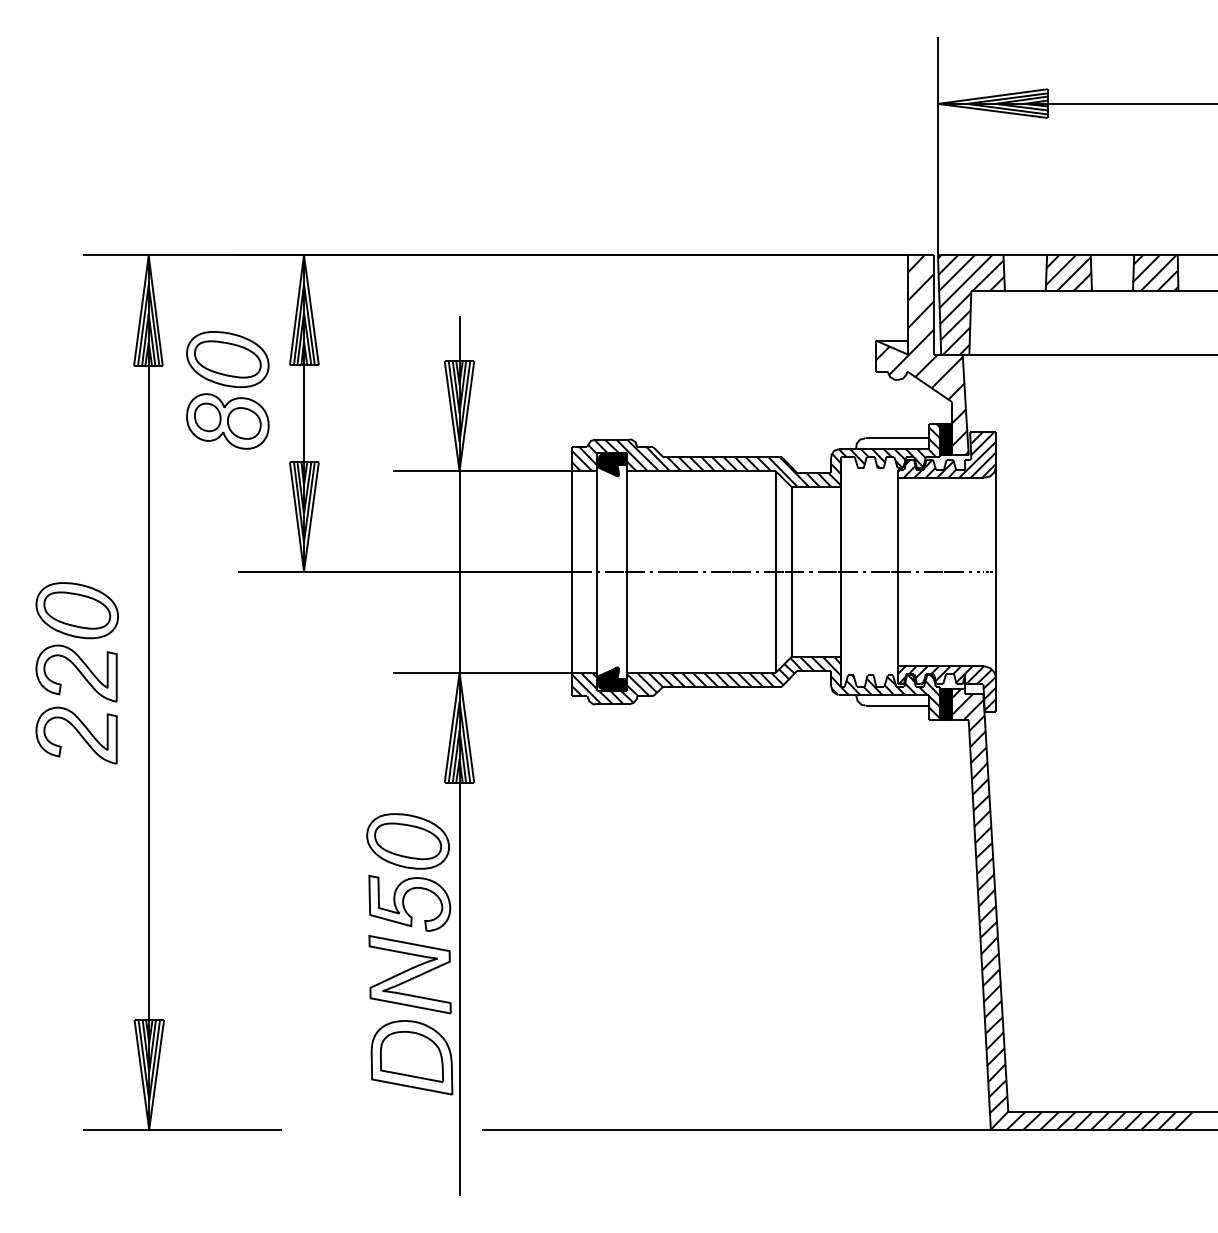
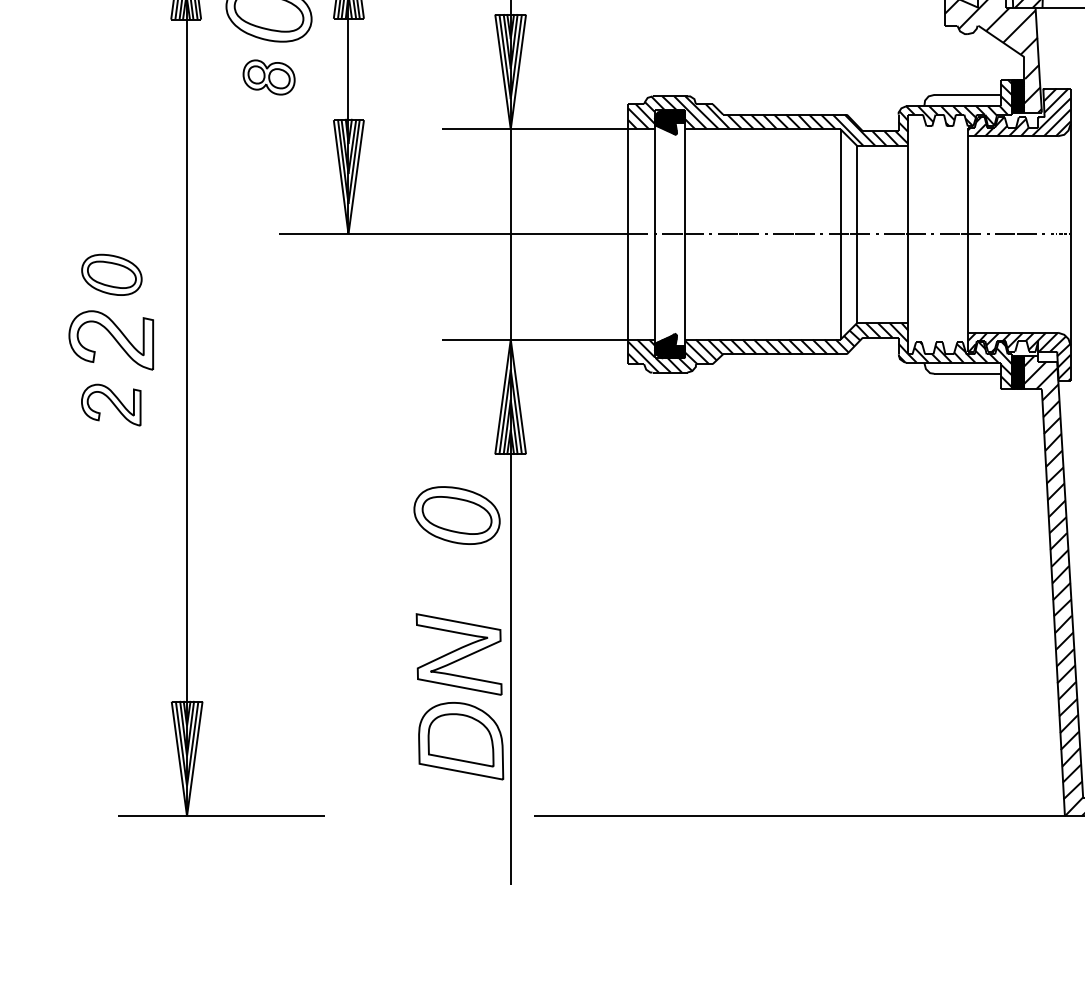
part: (227, 421) -> (268, 77), size x0.6
part: (76, 610) -> (111, 274), size x0.7
part: (76, 735) -> (111, 405), size x0.7
part: (409, 903) -> (458, 580), removed

